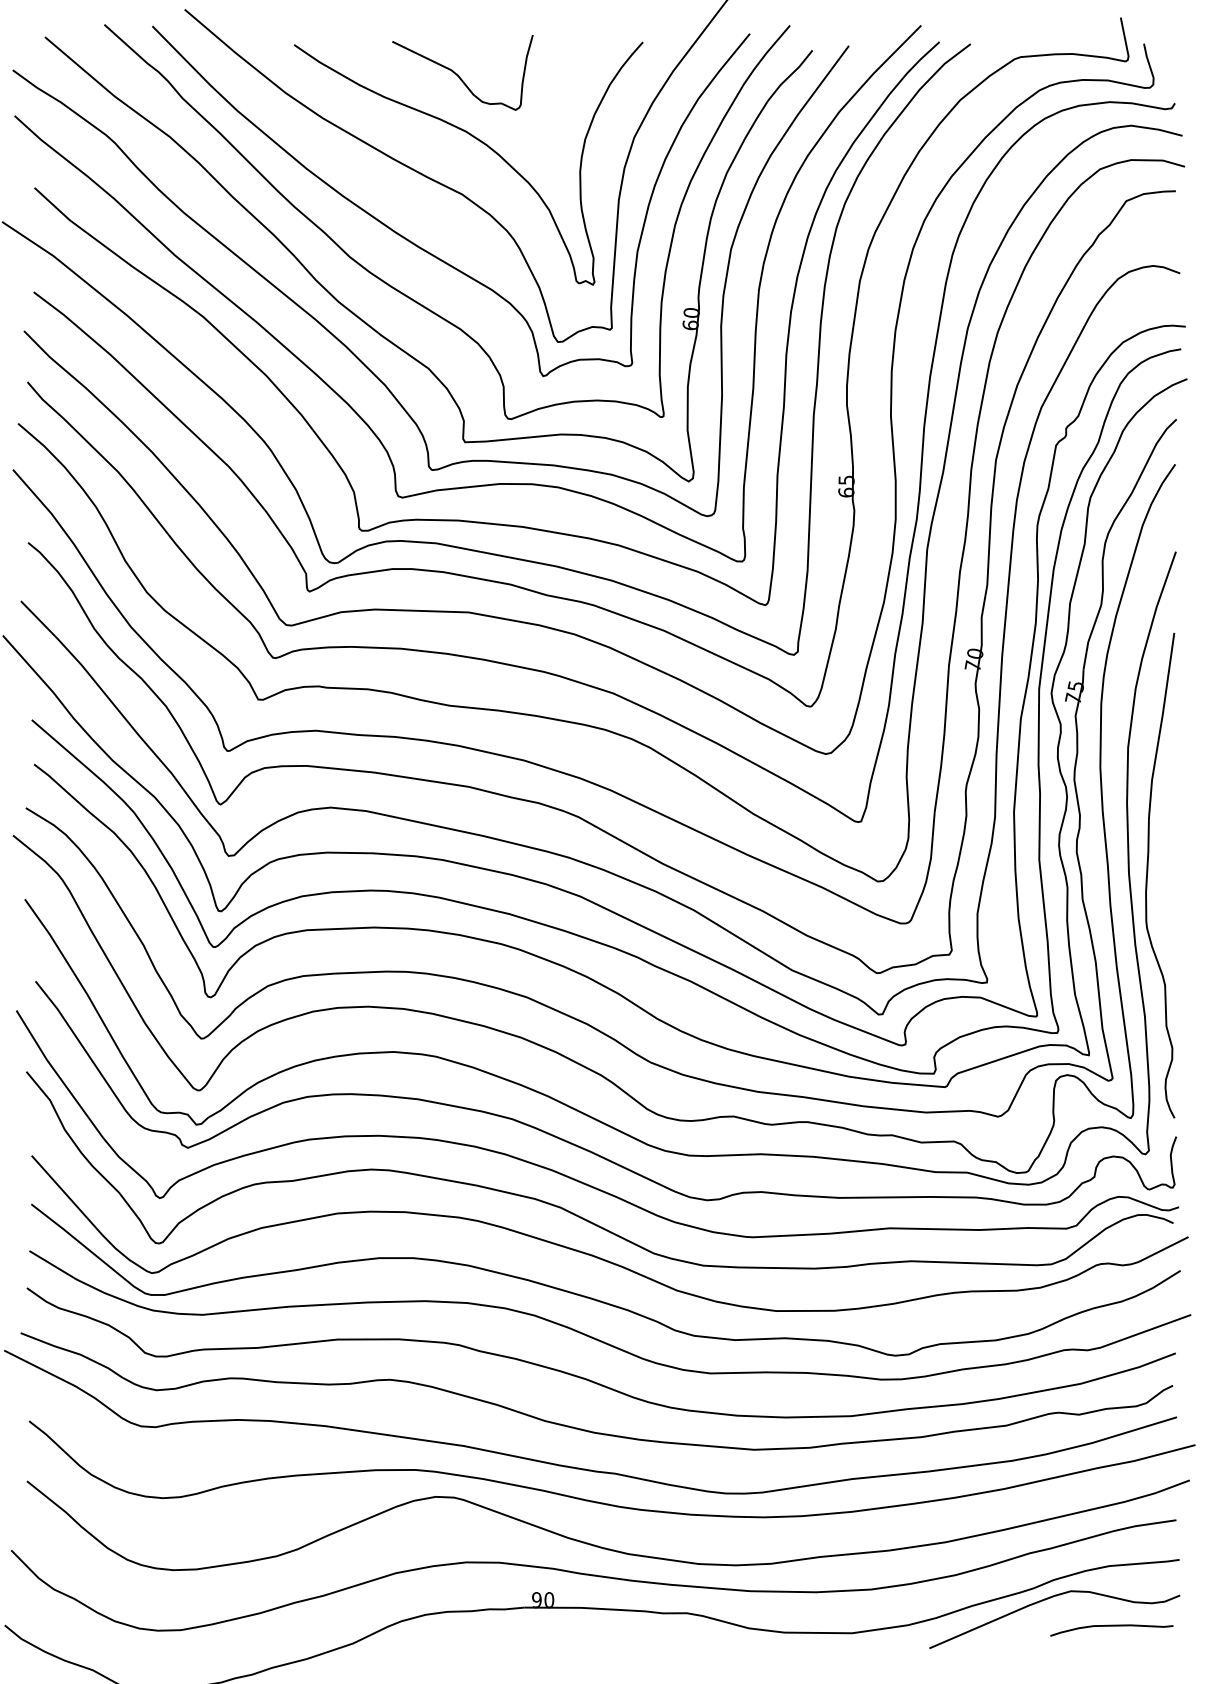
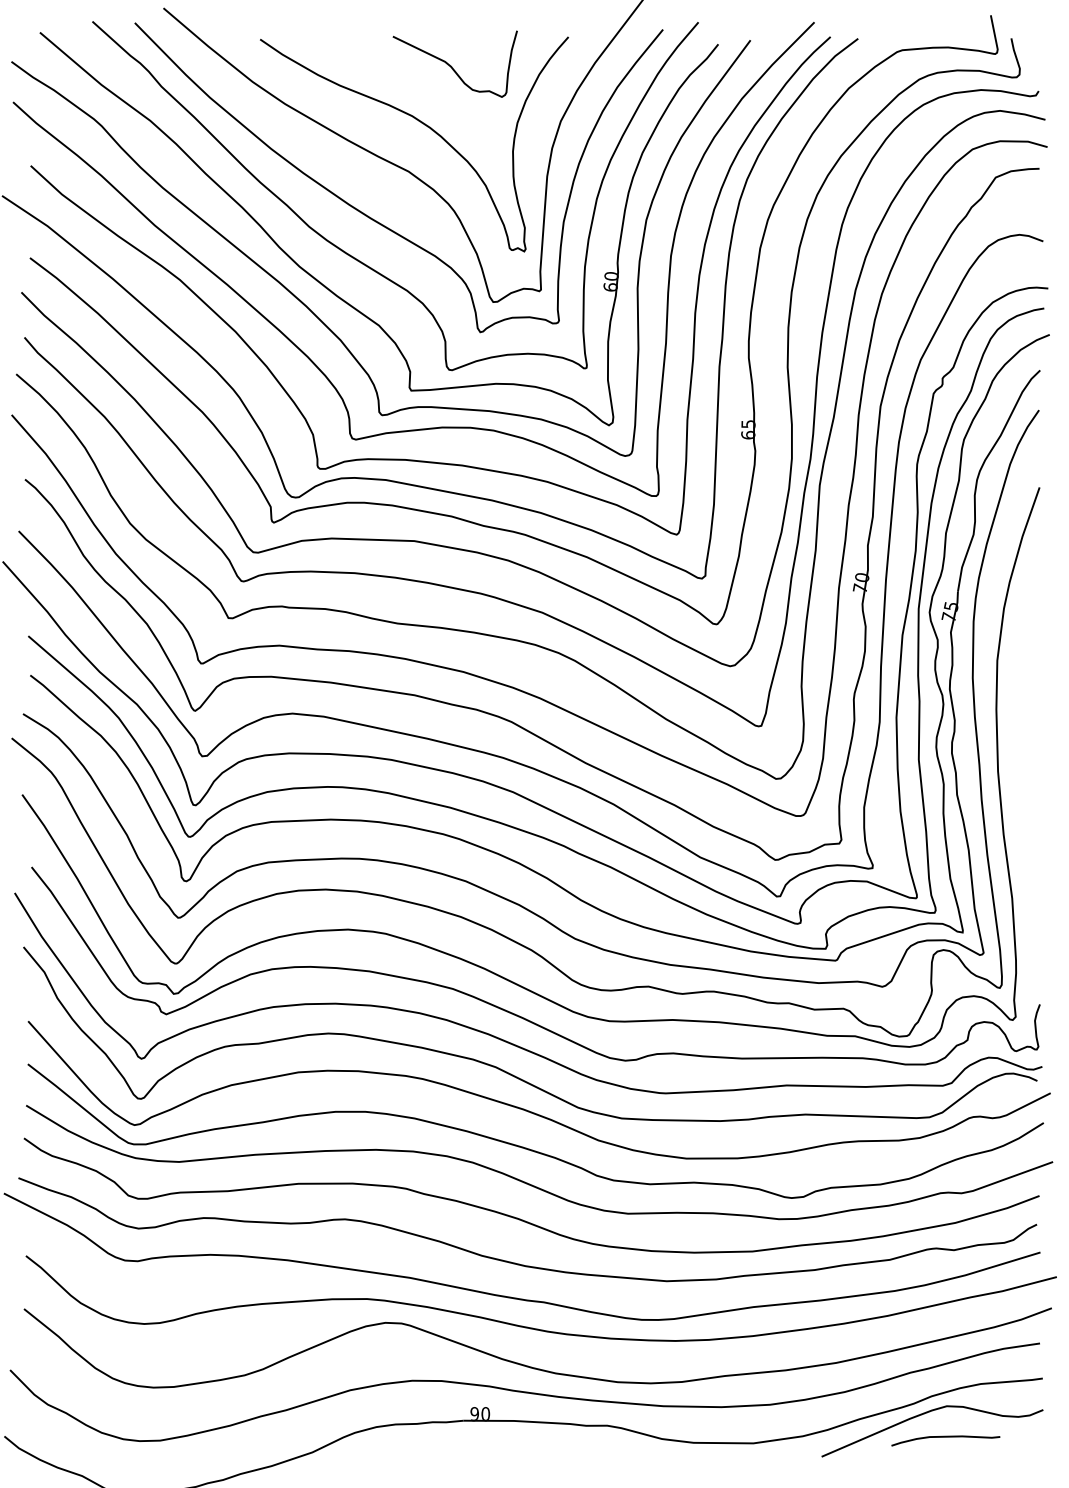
curve: (459, 75) -> (452, 66), moved
curve: (1148, 872) -> (1015, 770), removed
curve: (1111, 1626) -> (945, 1437), moved

